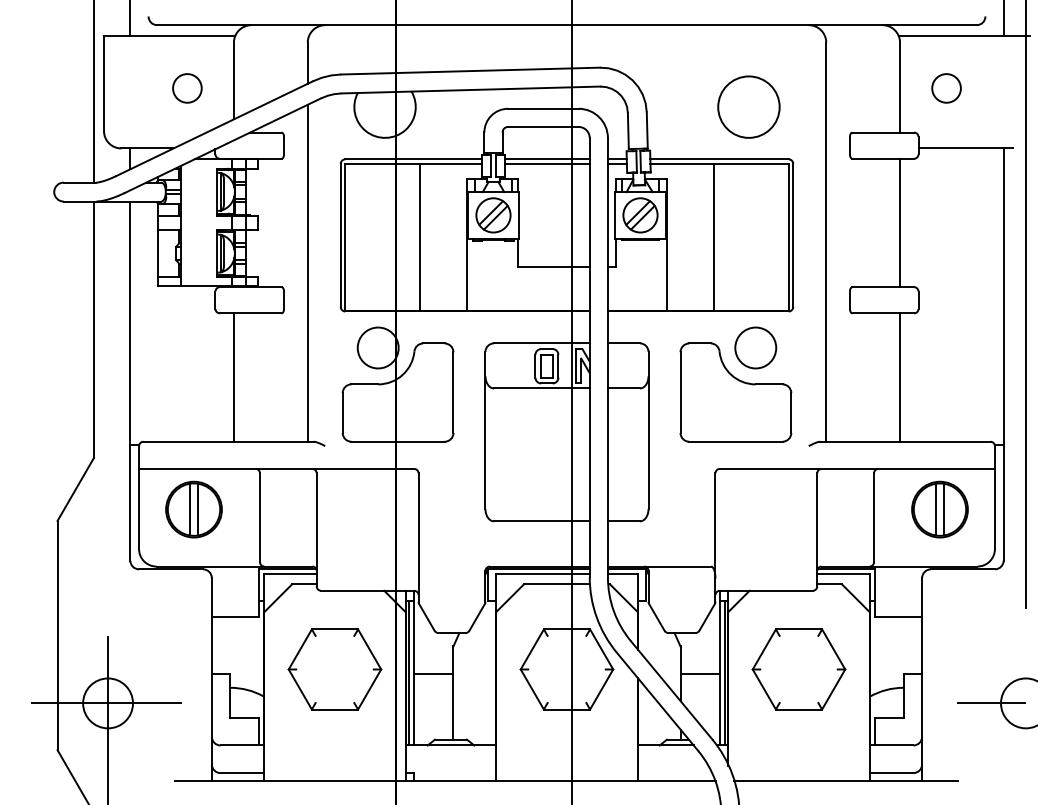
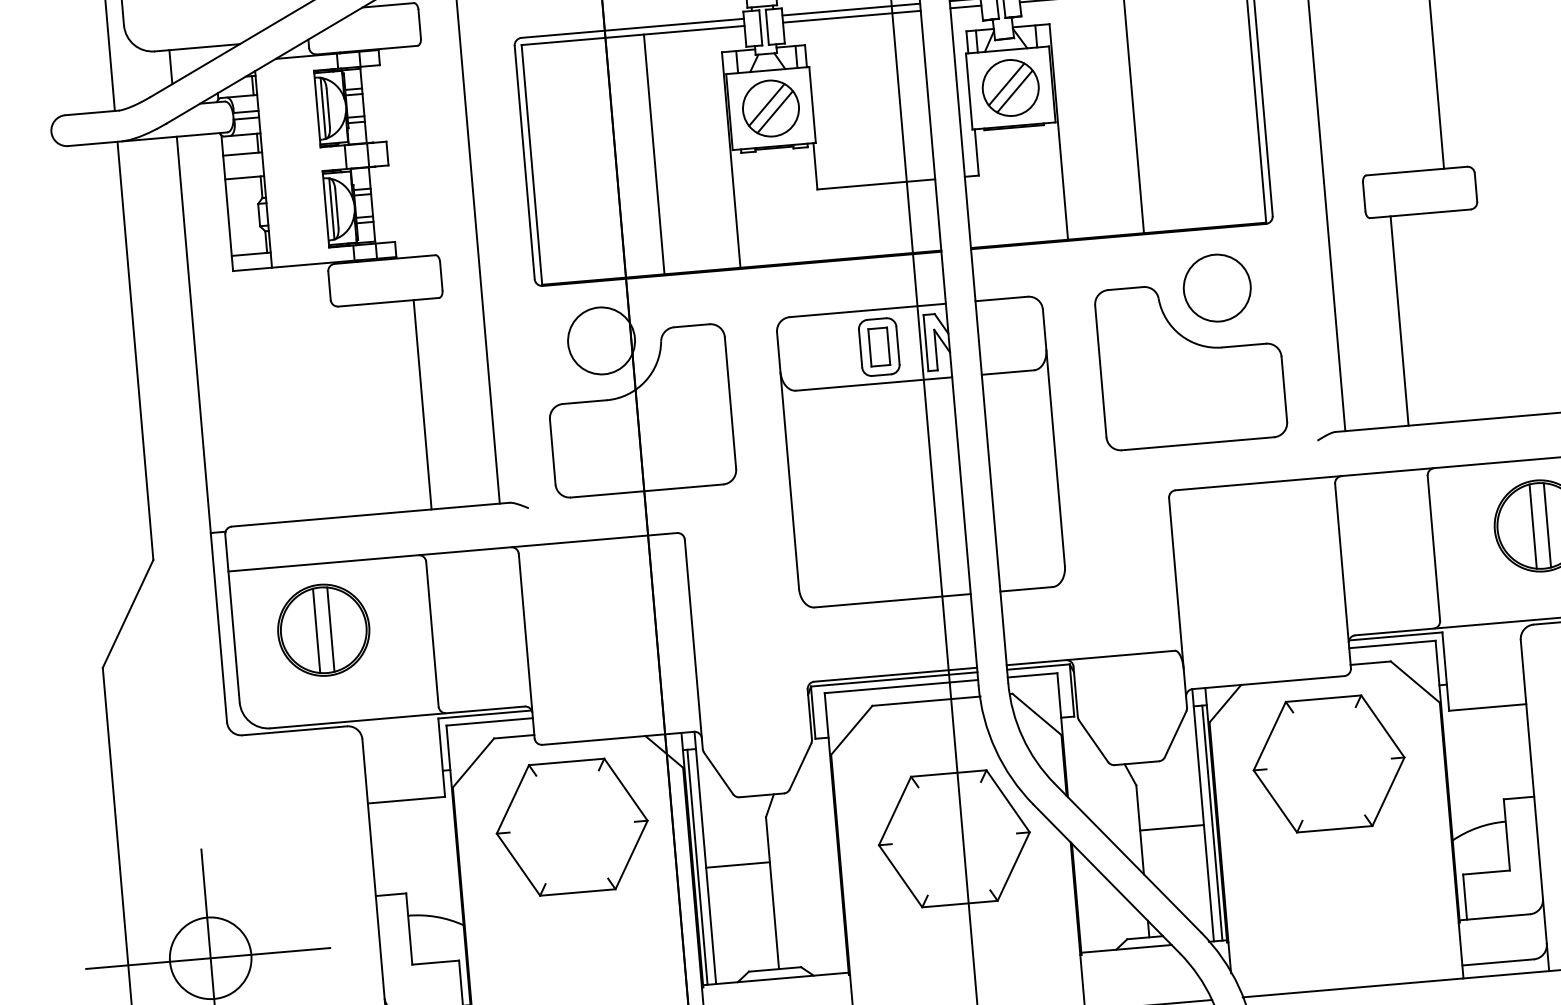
line: (233, 377) -> (421, 404), moved
line: (900, 377) -> (1400, 320), moved
part: (334, 669) -> (571, 827), moved
part: (798, 669) -> (1328, 764), moved

